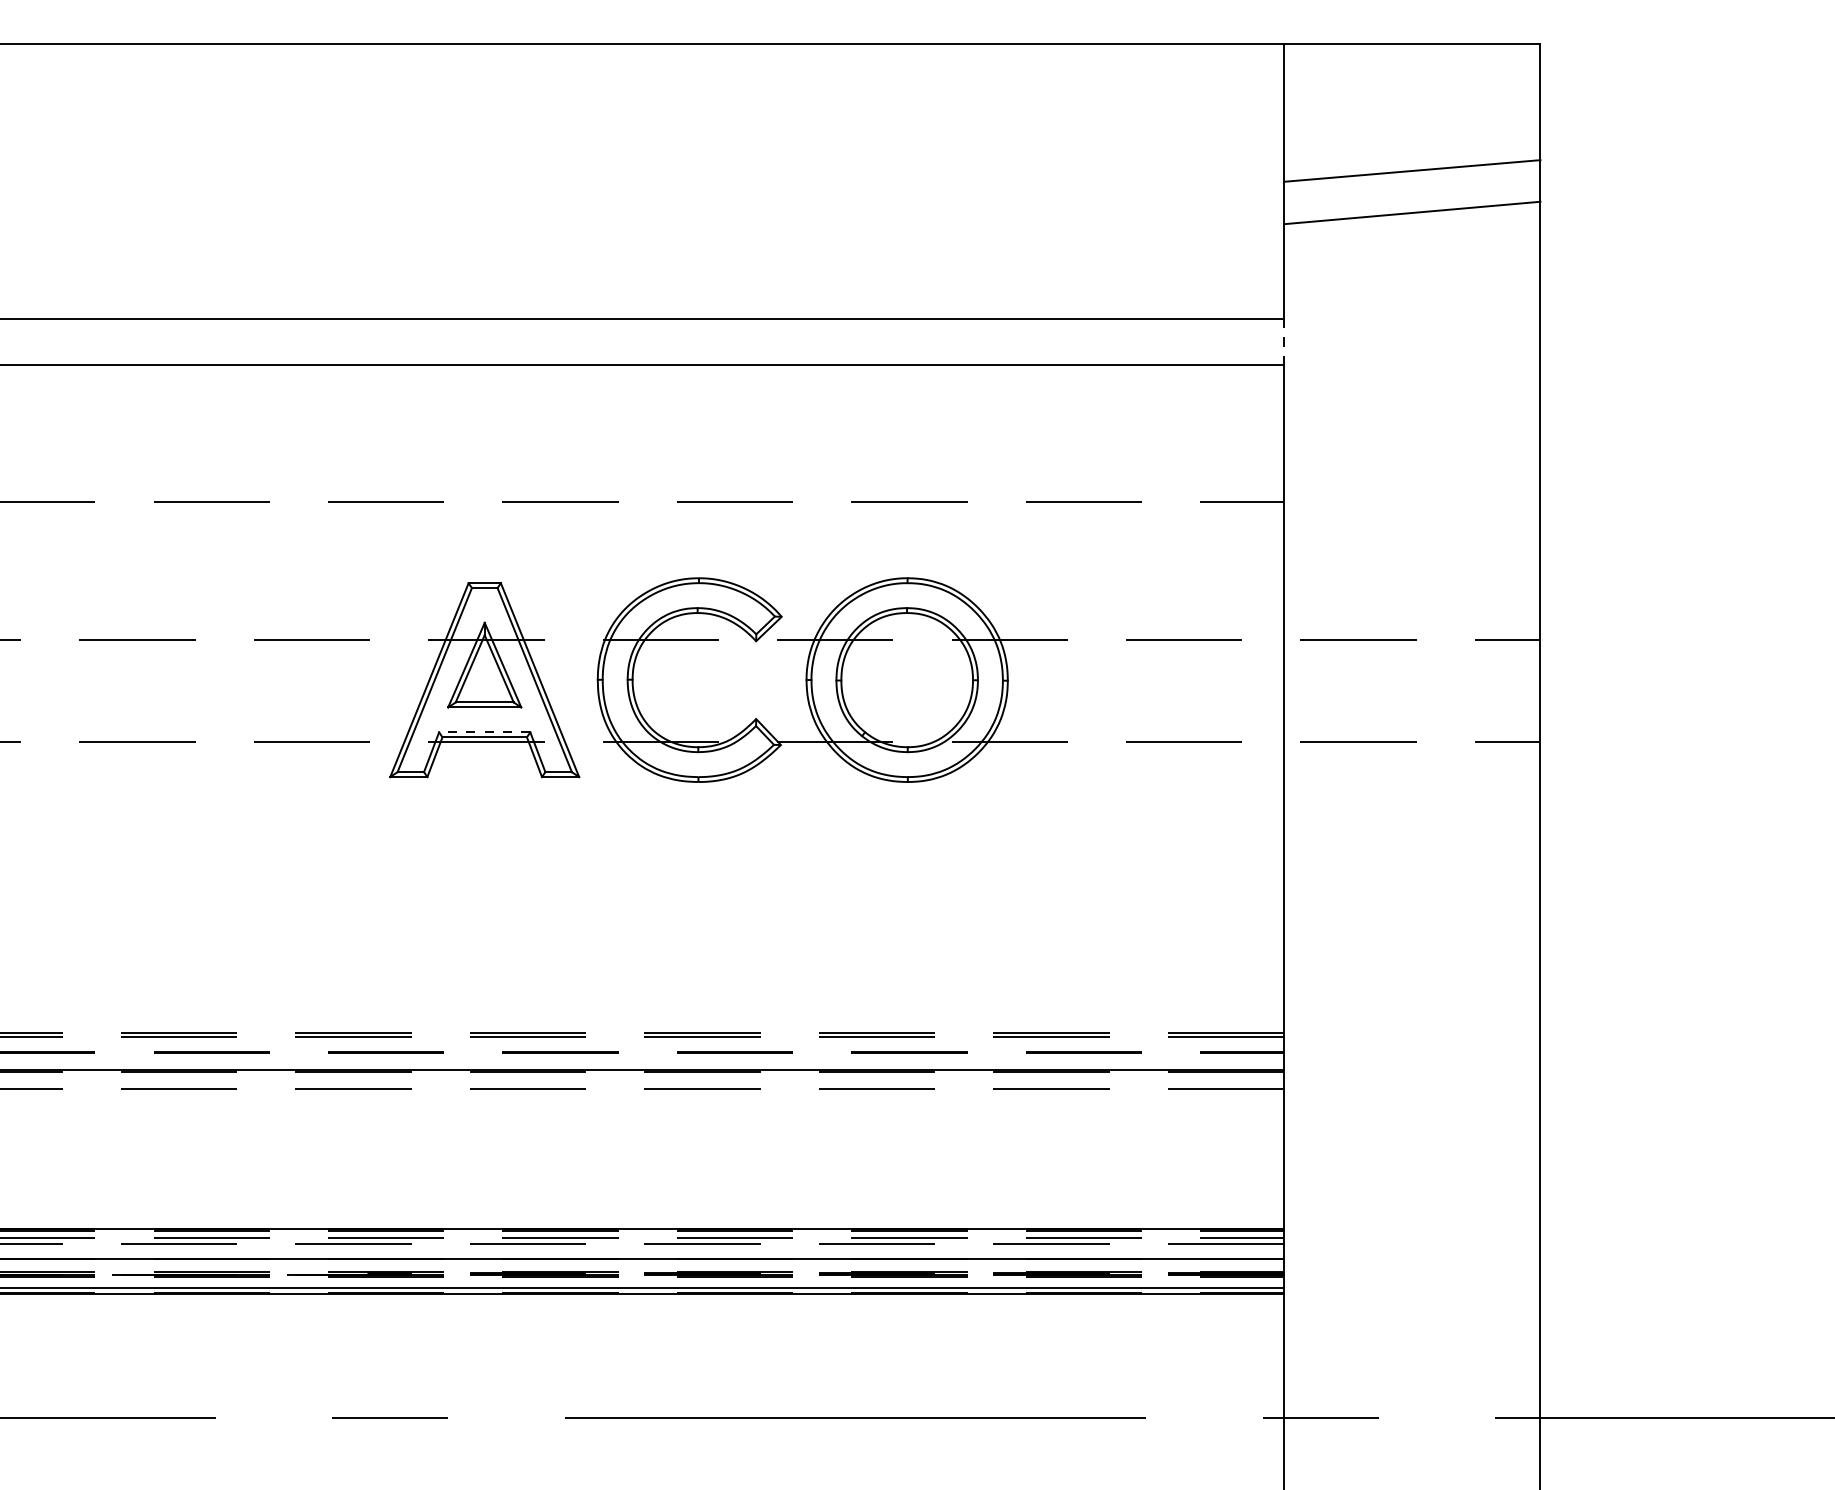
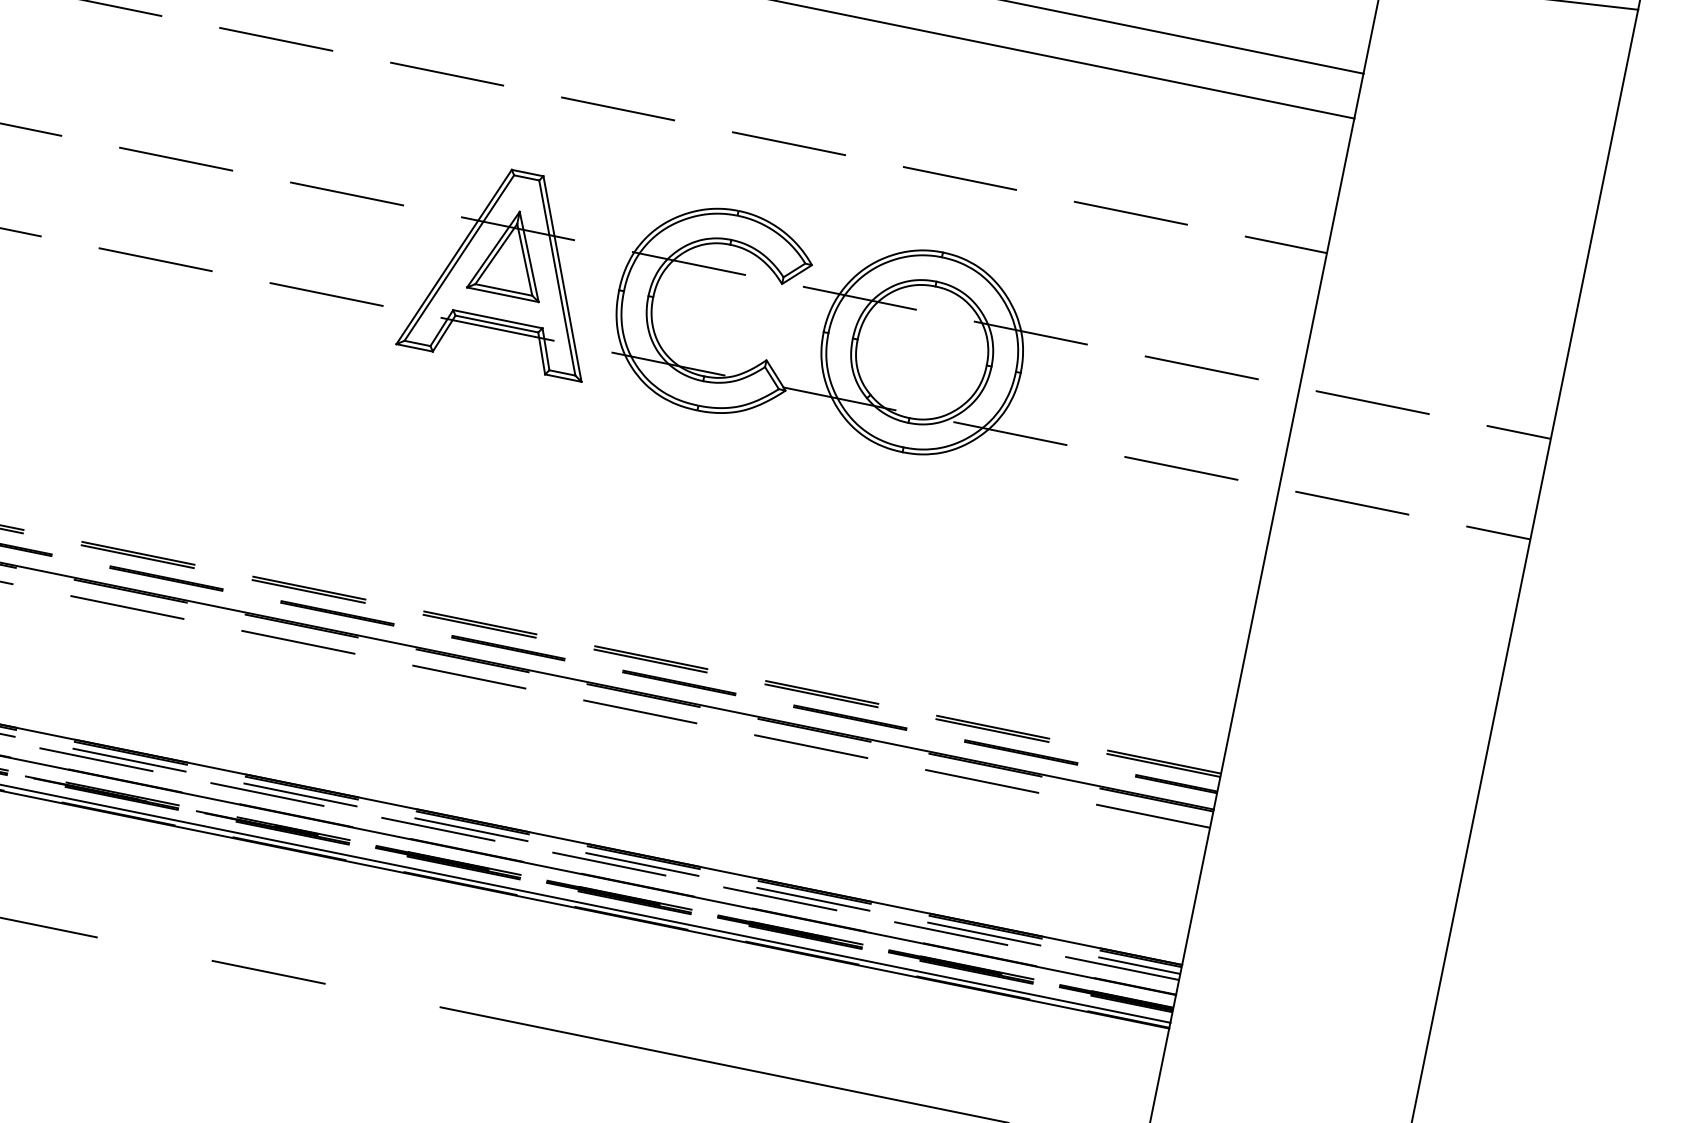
line: (1284, 342) -> (1359, 96), dashed -> solid
line: (484, 732) -> (497, 319), dashed -> solid

